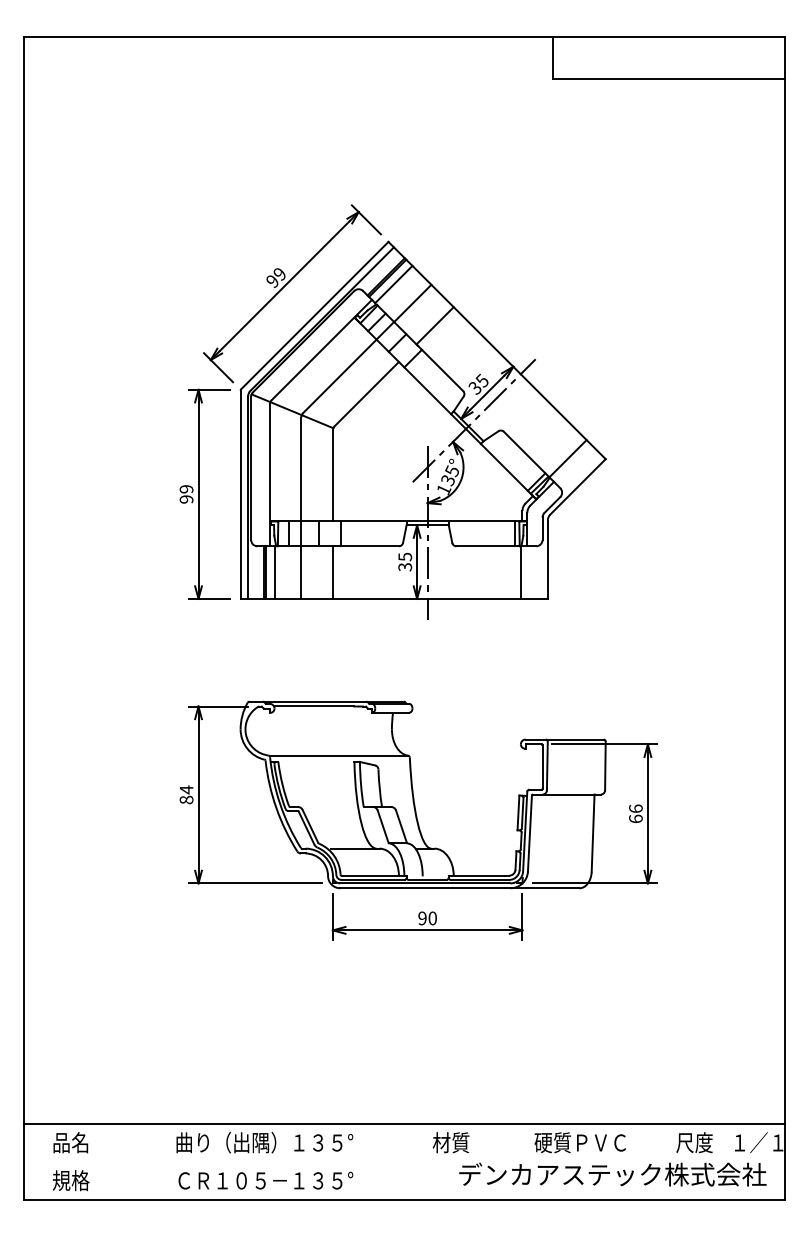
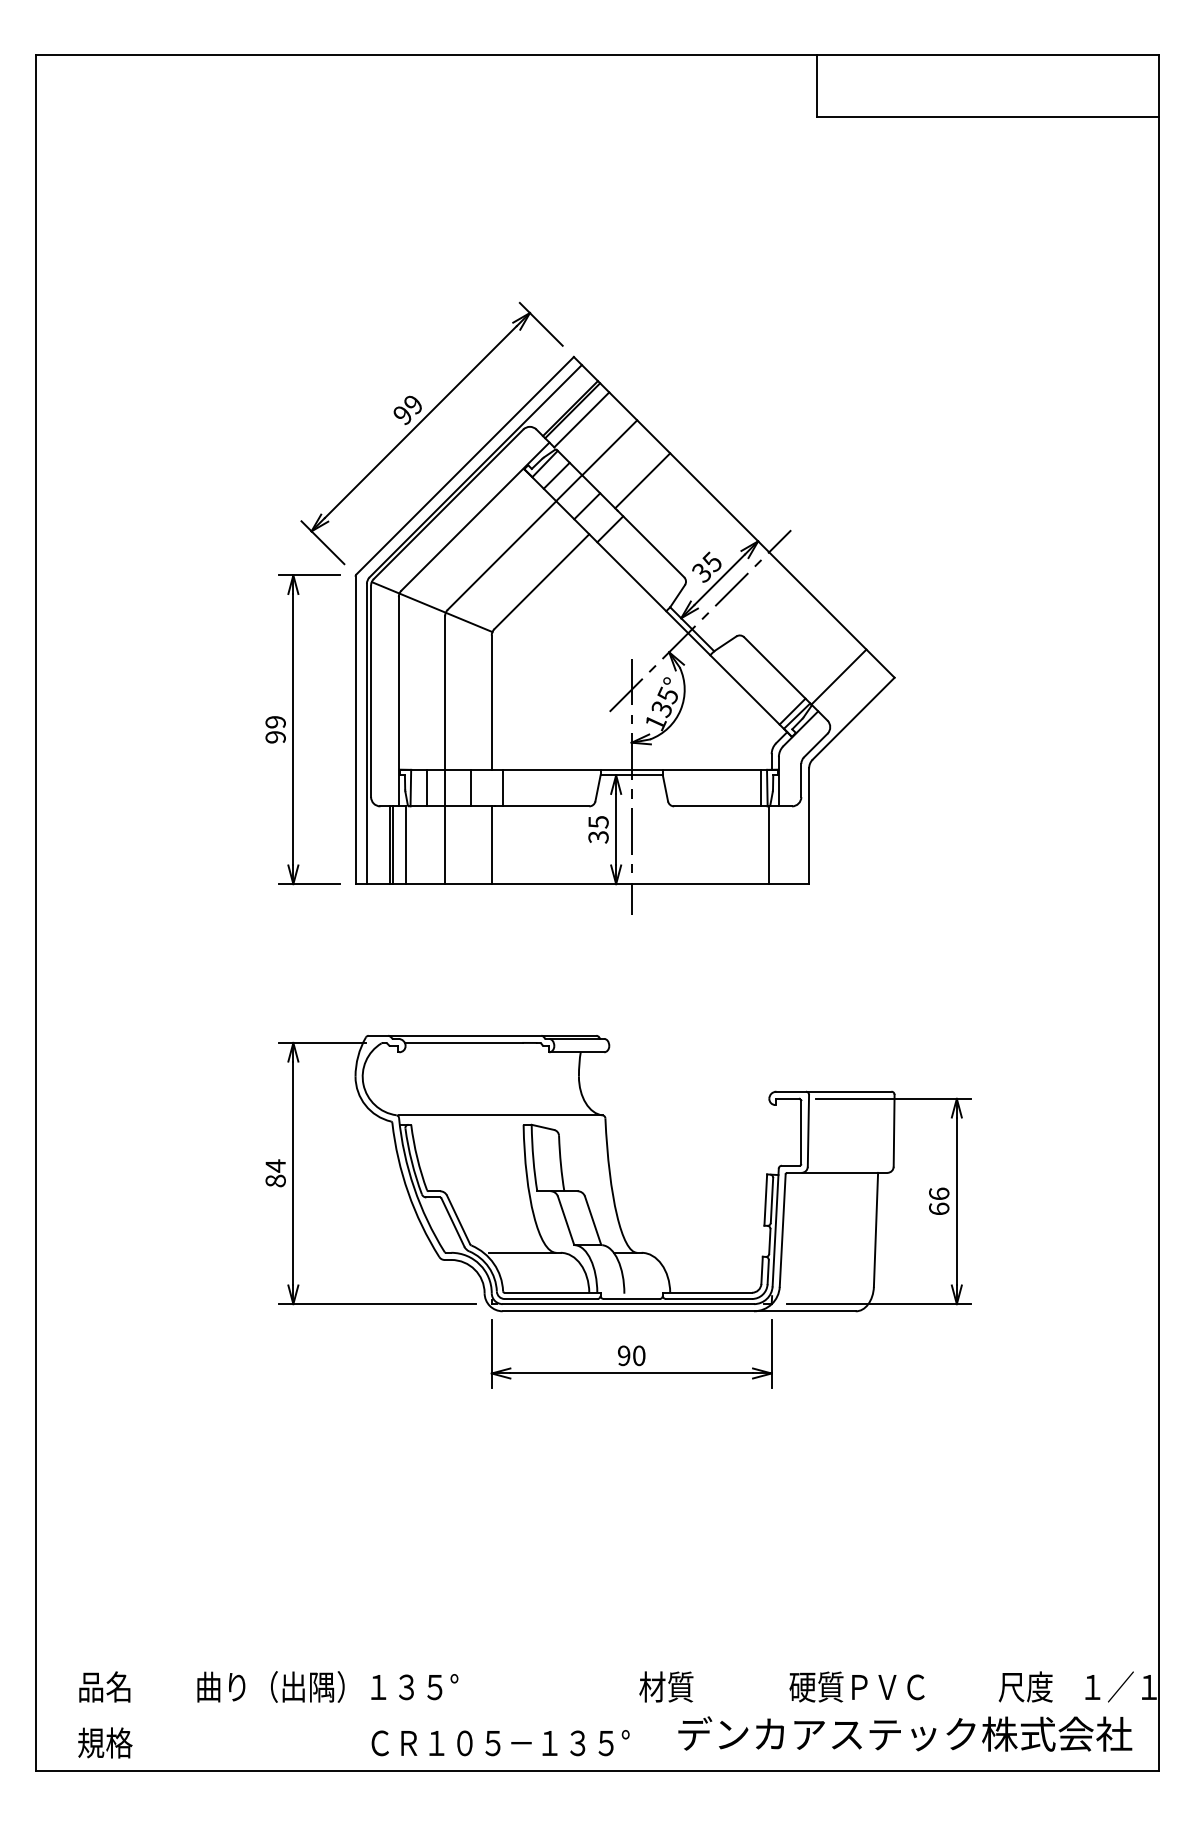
line: (404, 1124) -> (597, 1660), removed
text: (264, 1142) -> (327, 1686), moved
text: (265, 1180) -> (500, 1742), moved

